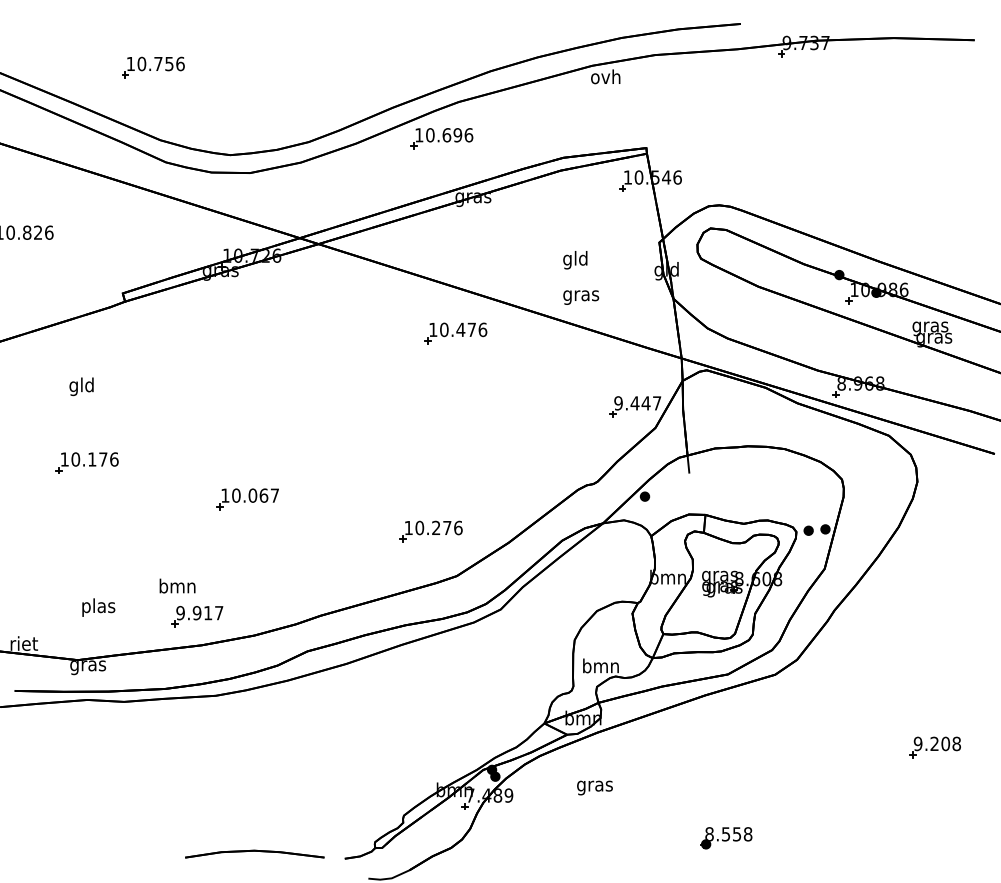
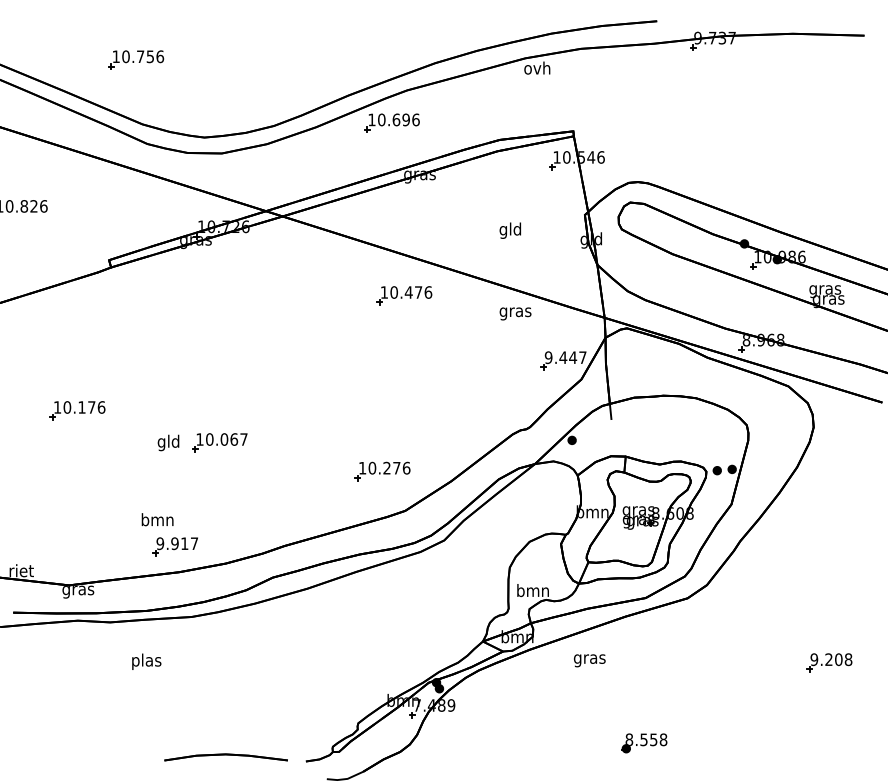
text: (581, 297) -> (515, 313), moved
text: (81, 386) -> (168, 442), moved
text: (98, 607) -> (146, 661), moved
text: (594, 787) -> (589, 660), moved

